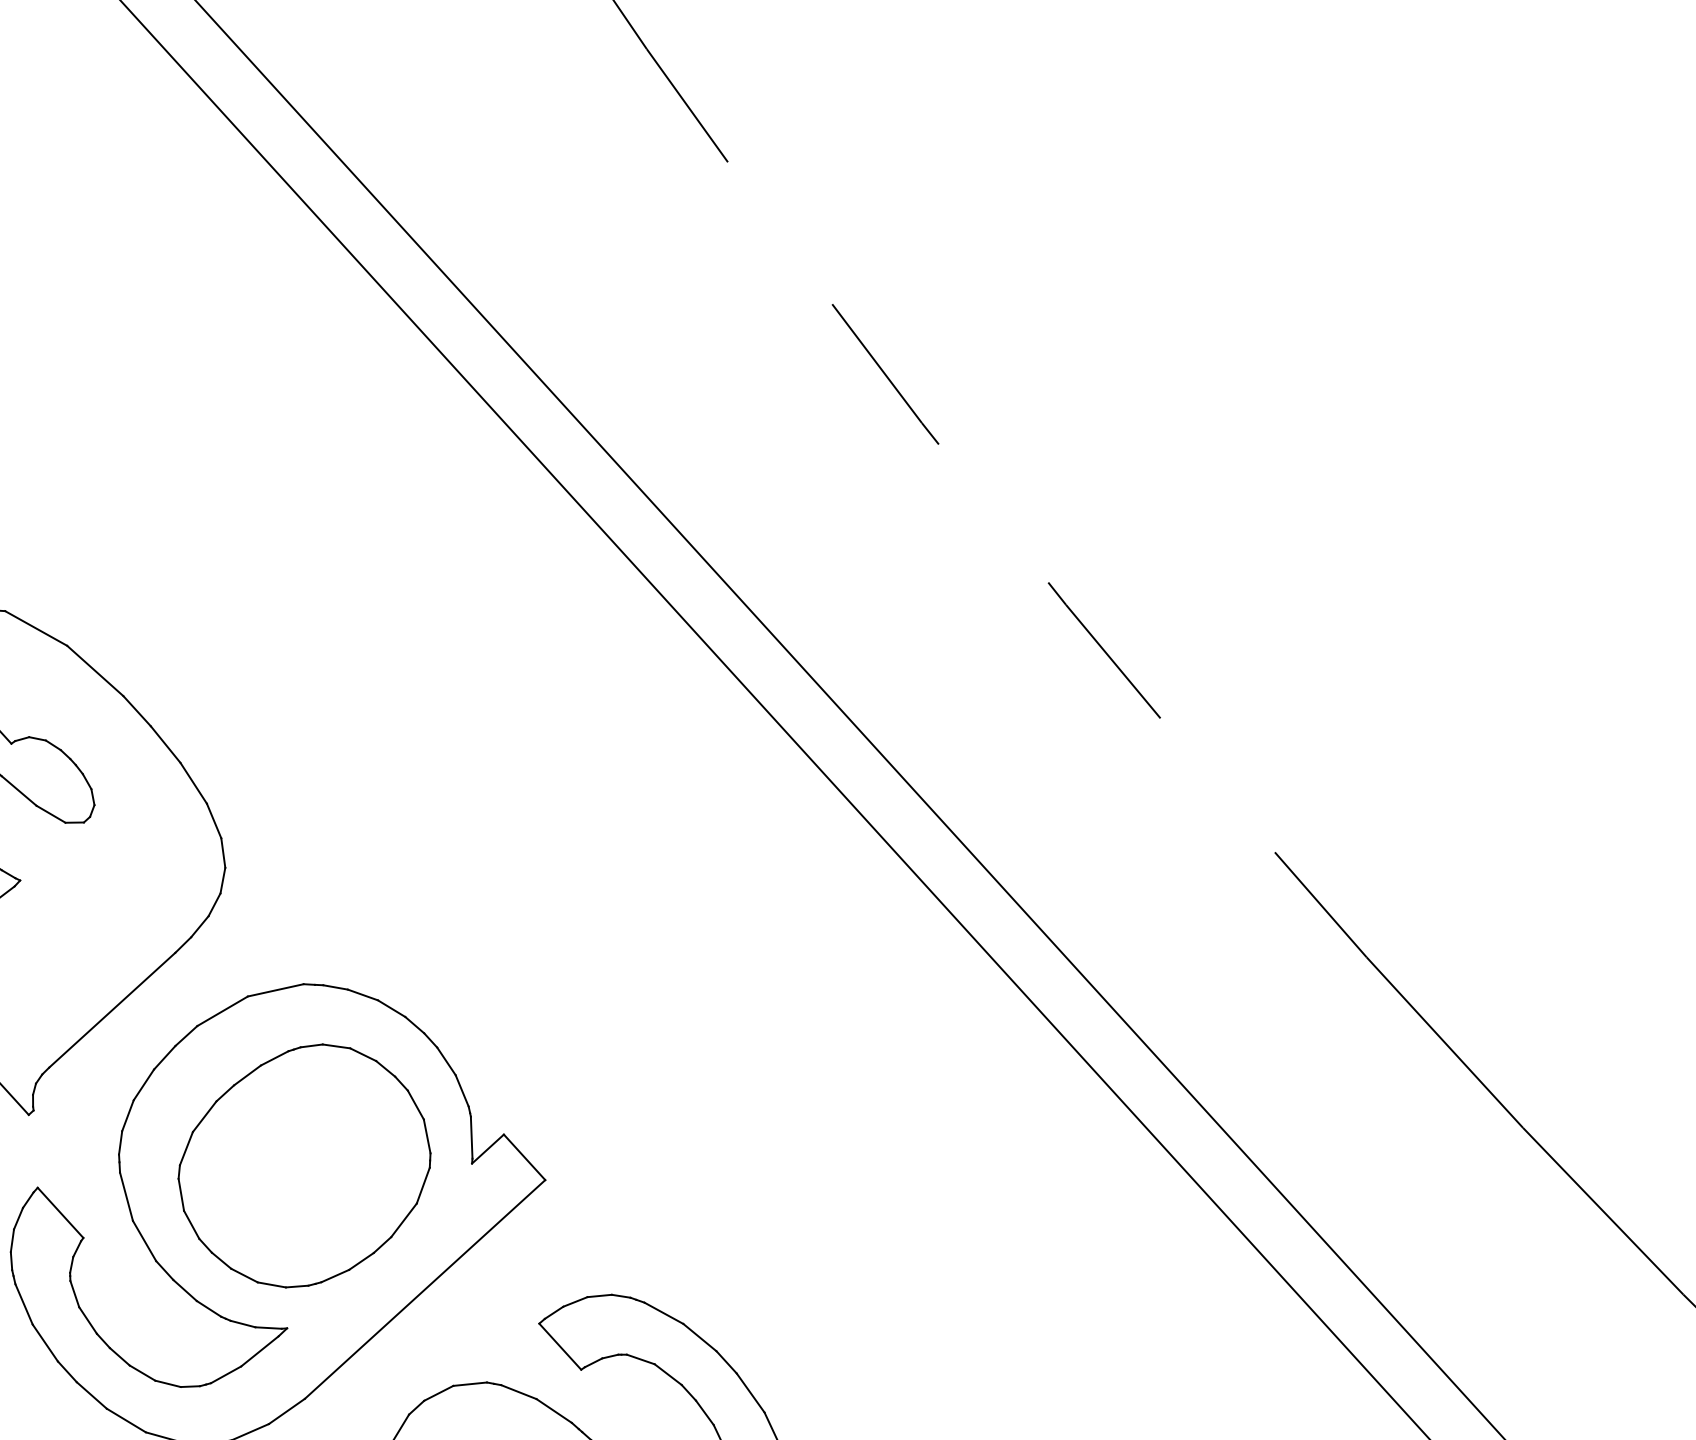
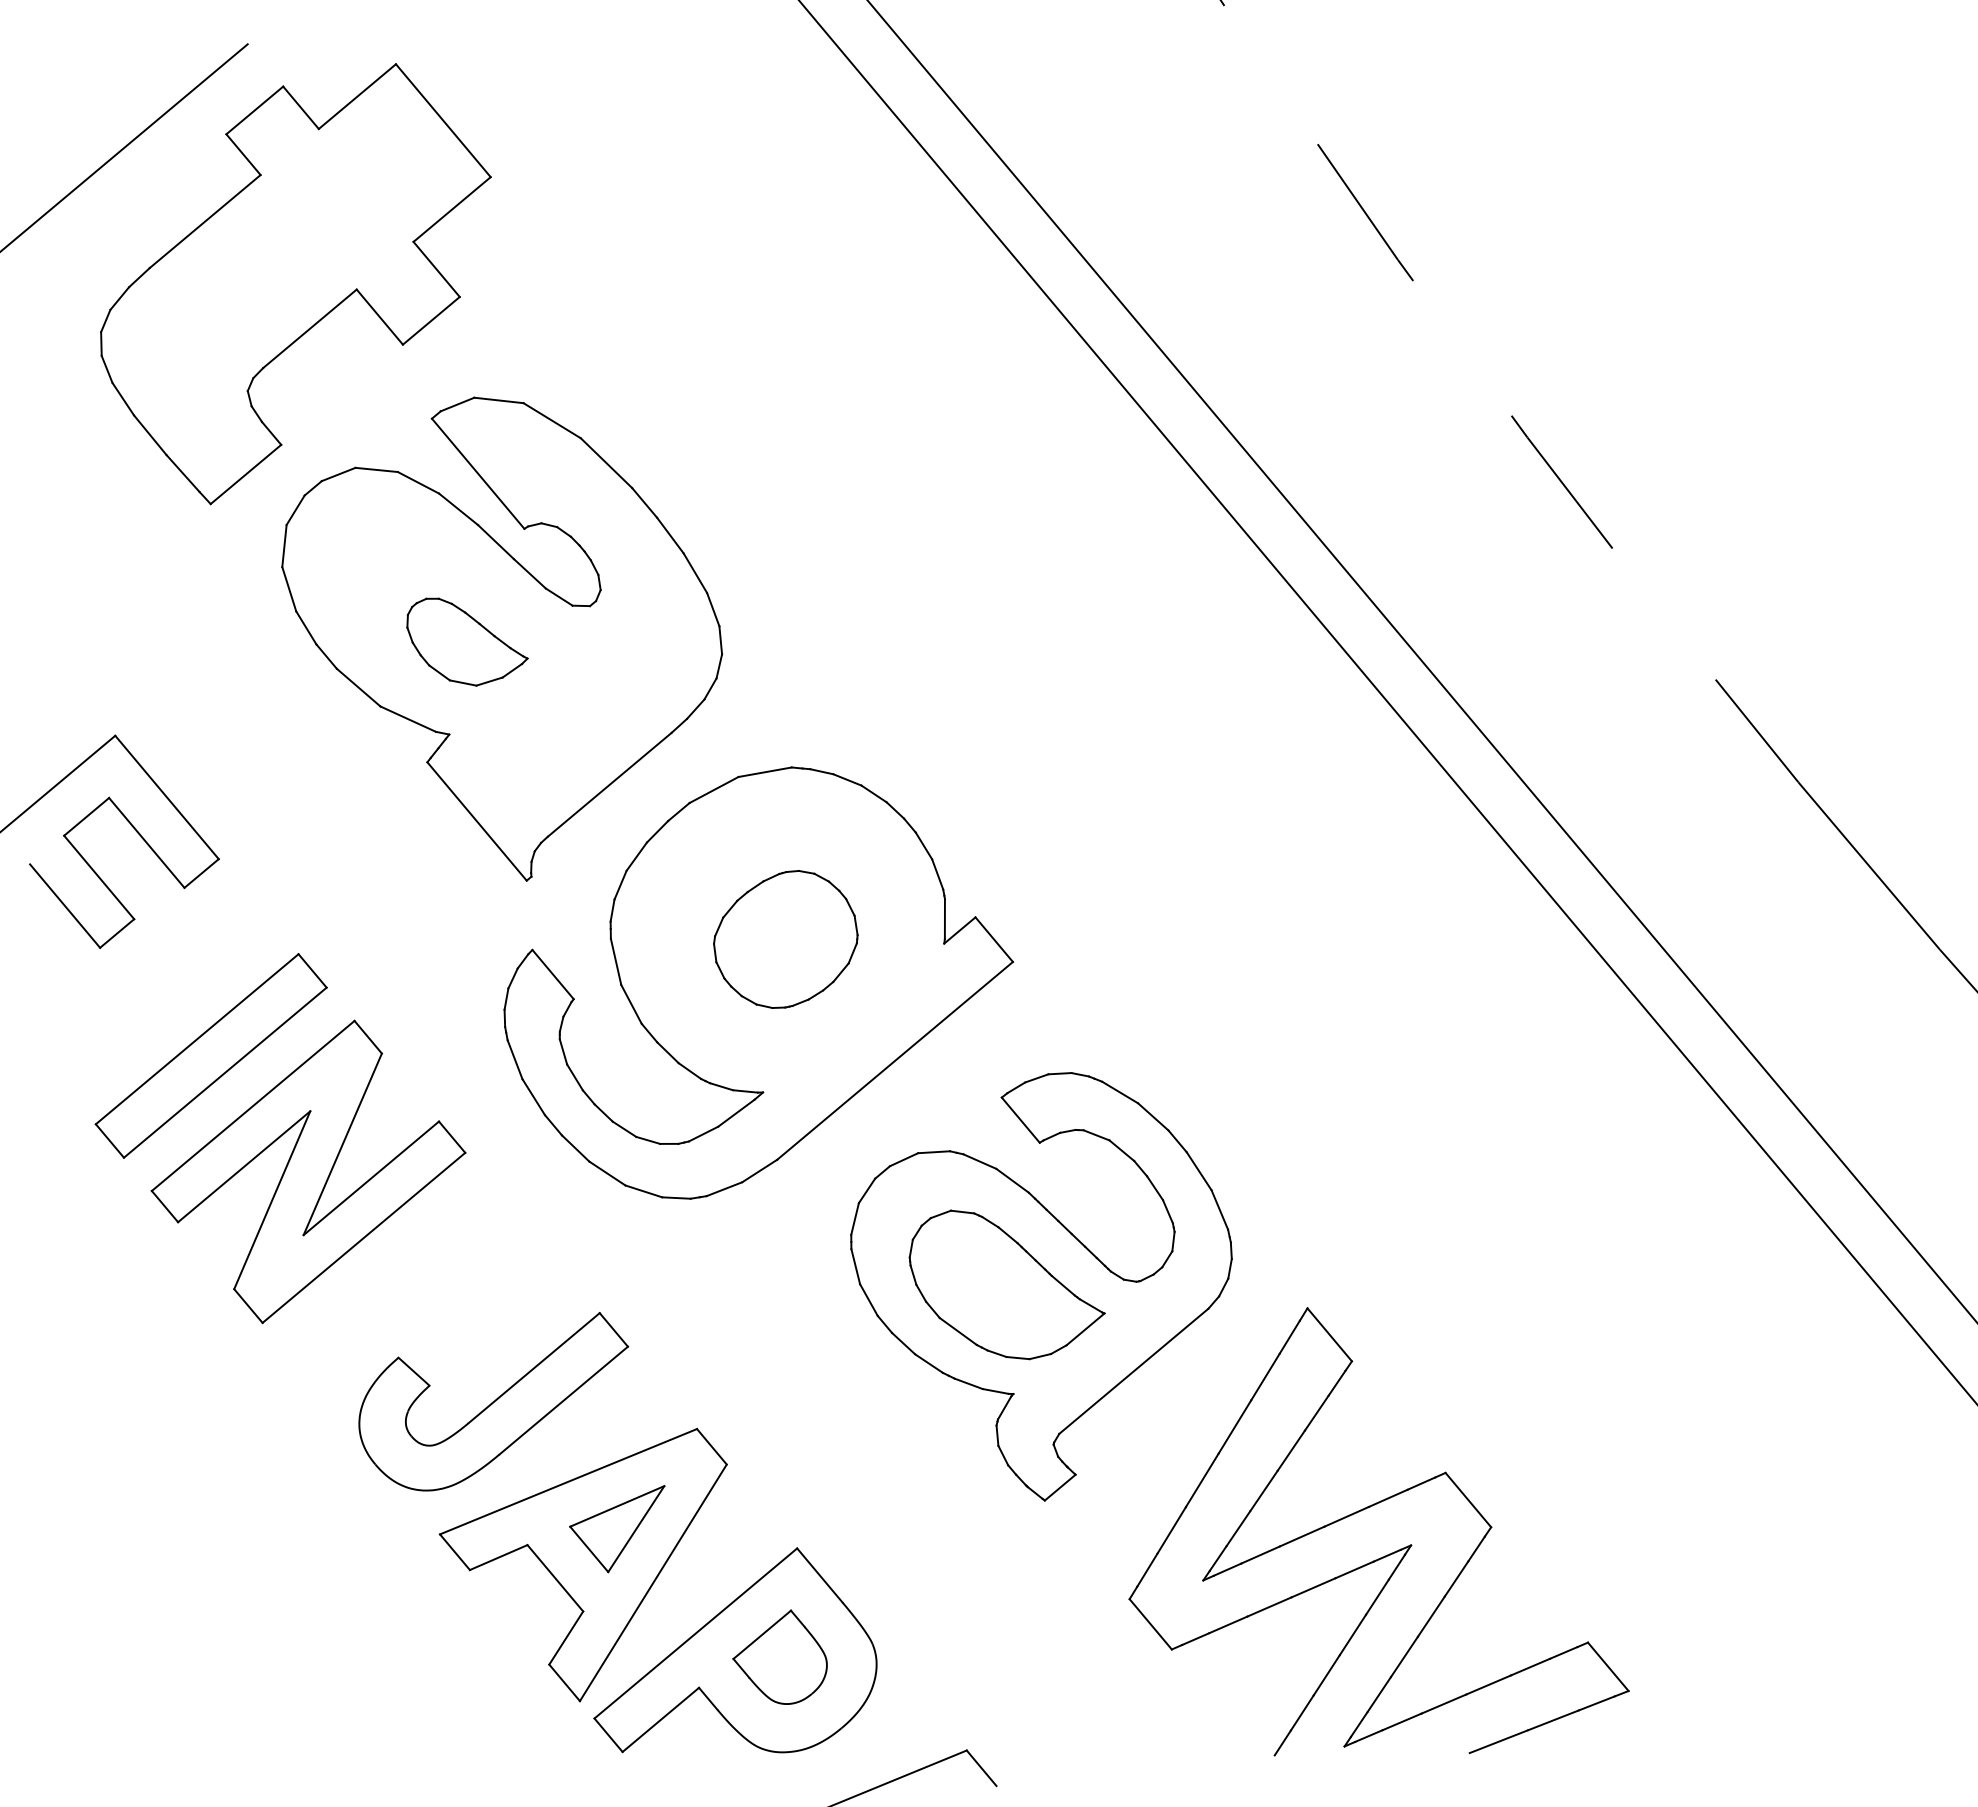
part: (304, 1166) -> (785, 939), size x0.6

